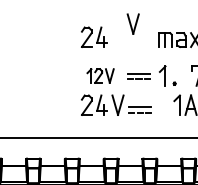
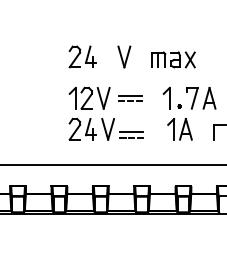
part: (133, 23) -> (124, 56), moved
part: (100, 75) -> (89, 97), size x1.43
part: (167, 75) -> (171, 97), moved

